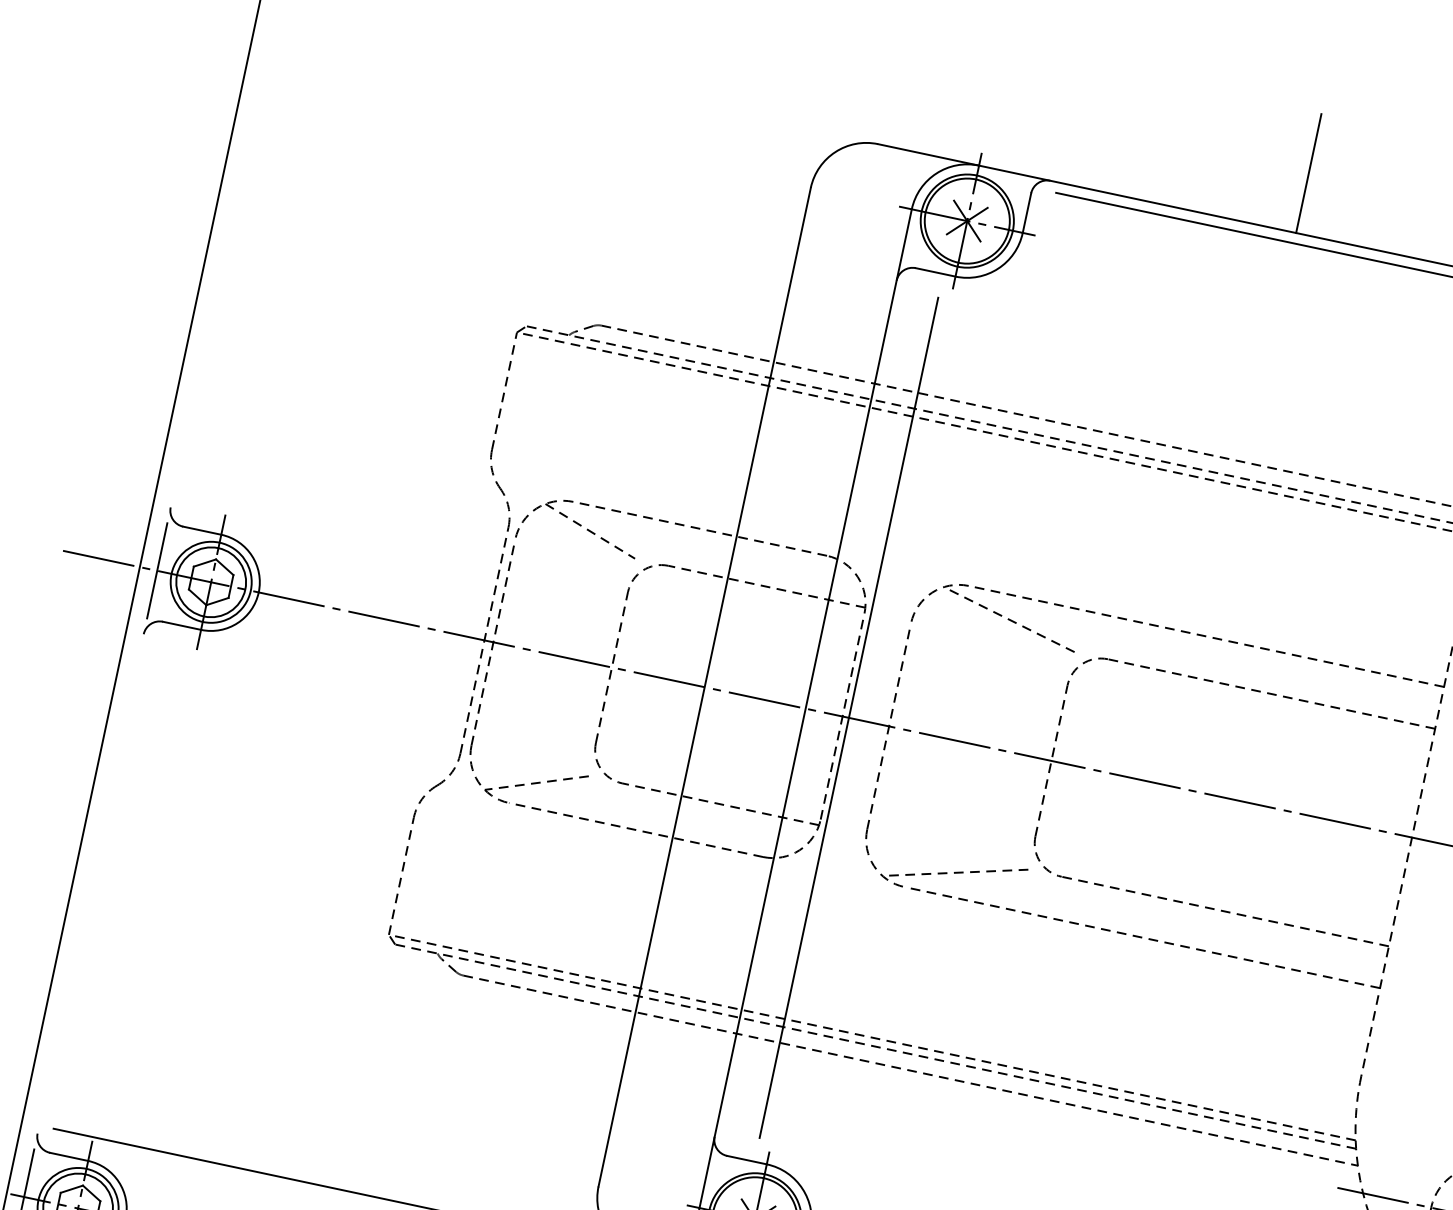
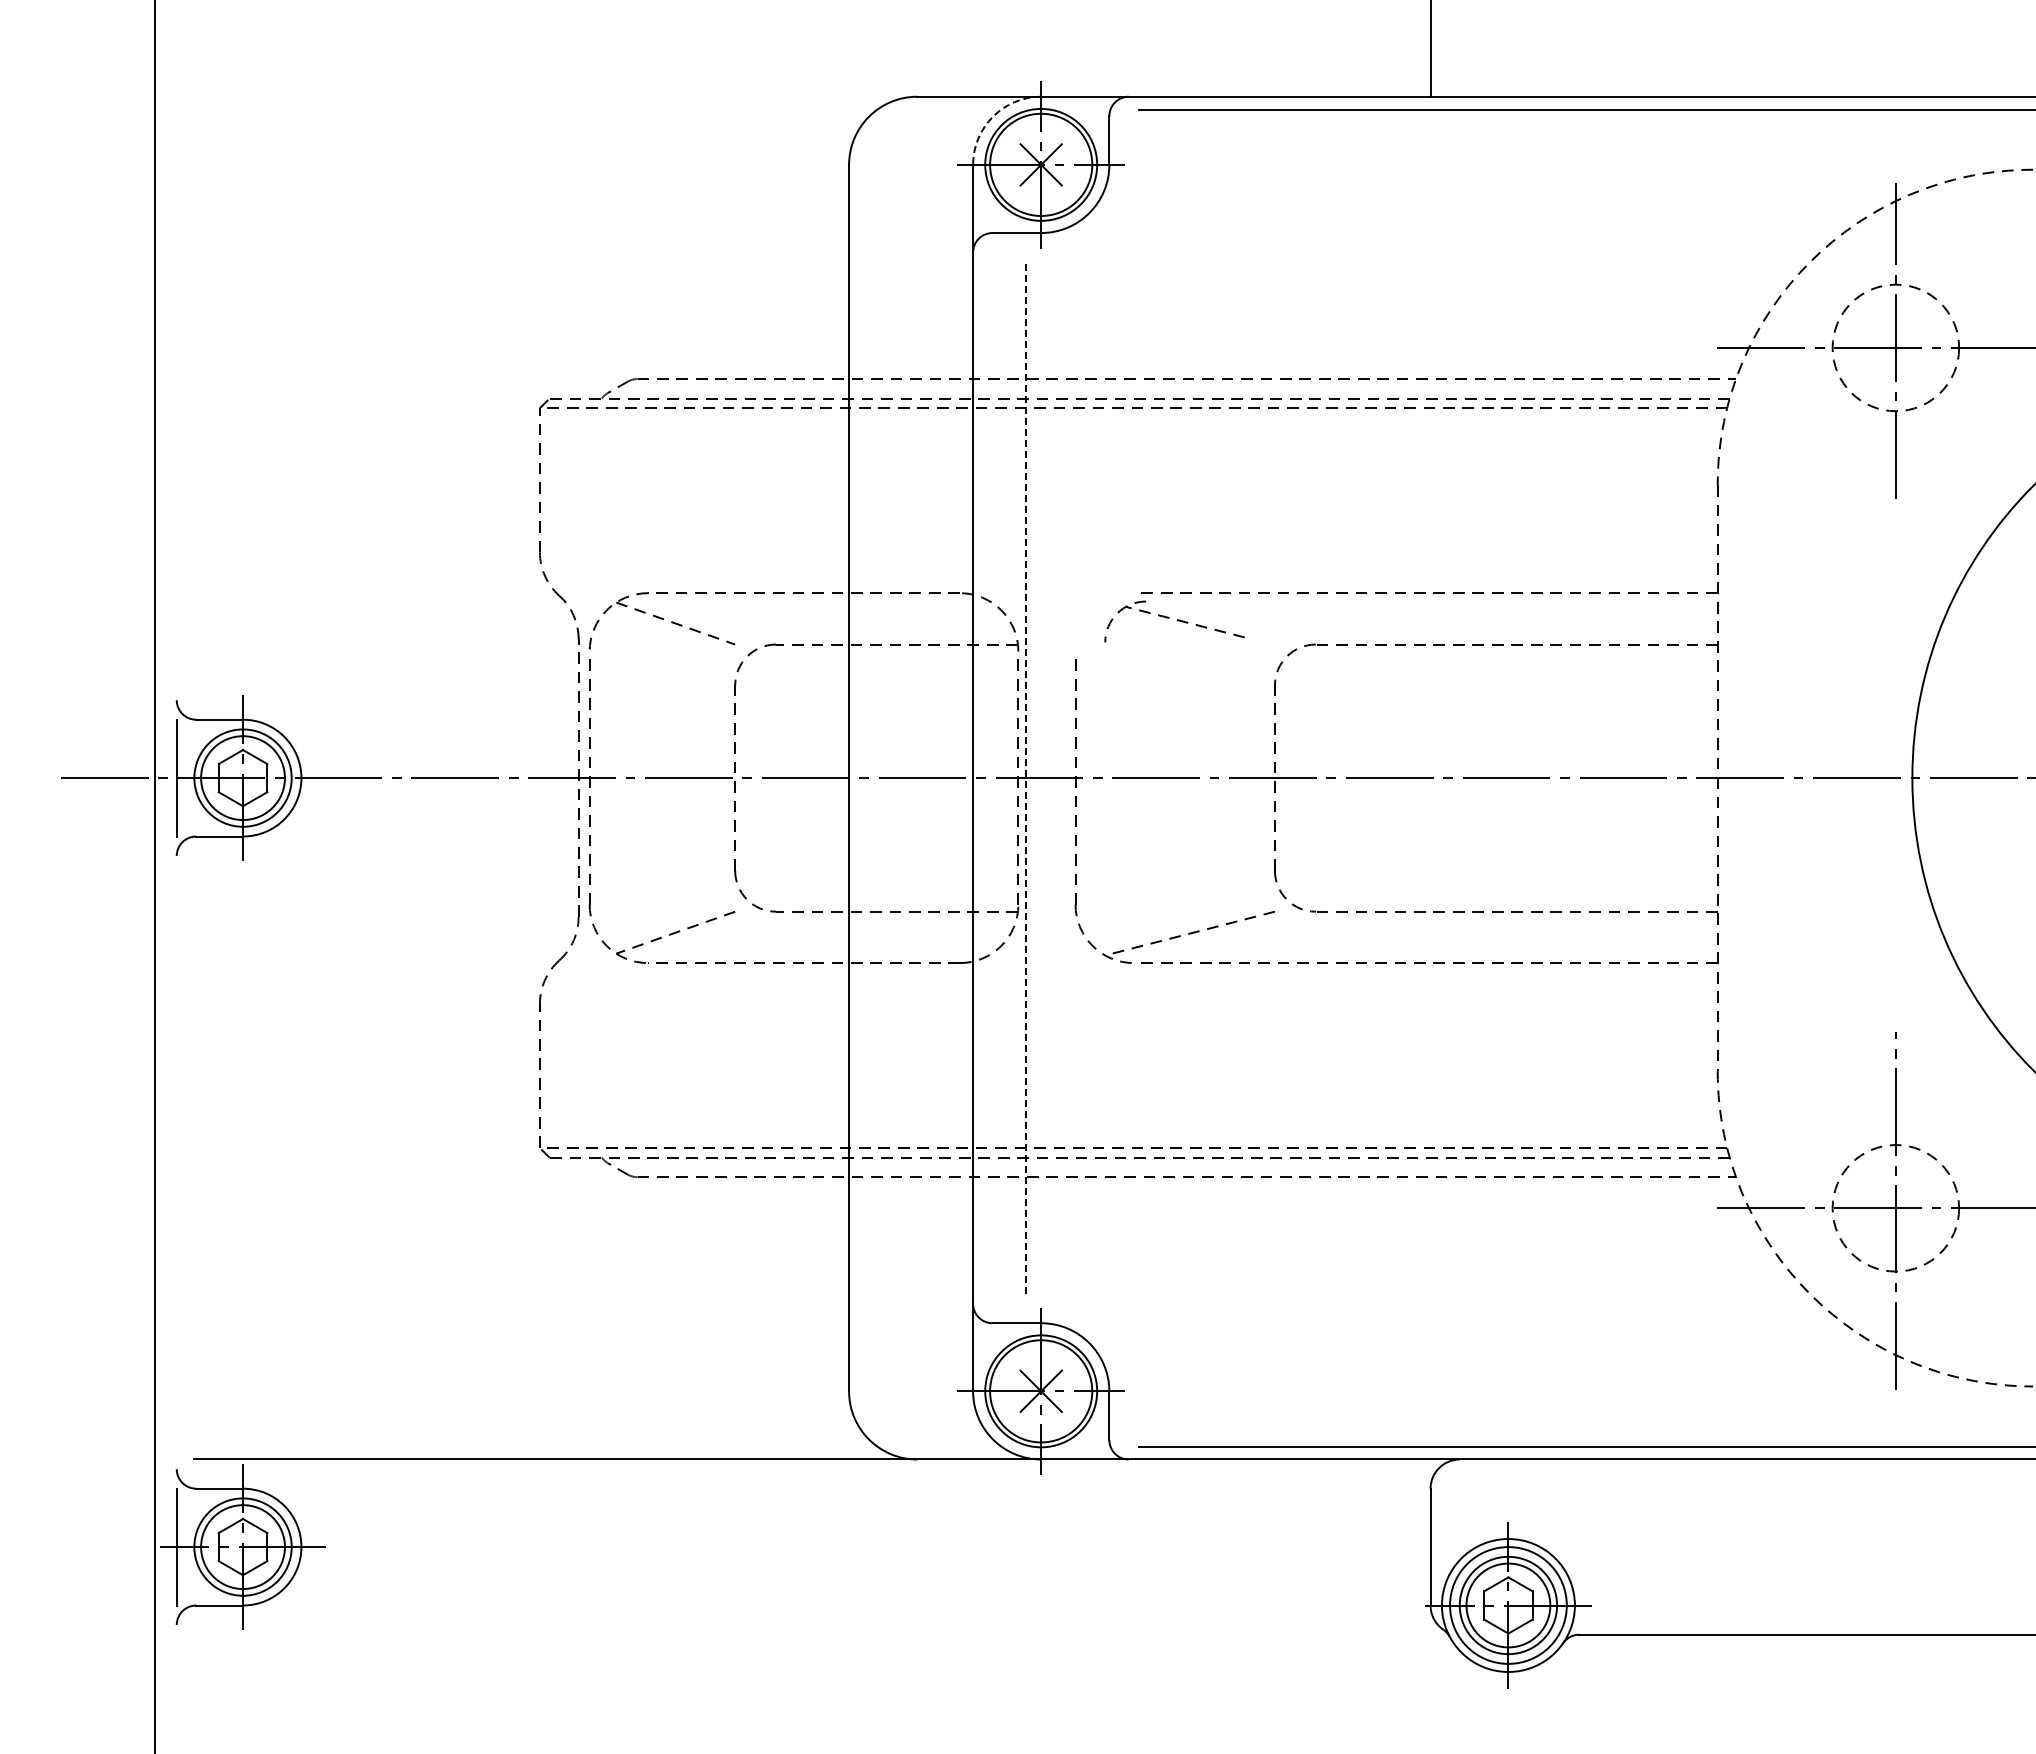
arc: (936, 173) -> (993, 116), solid -> dashed
part: (996, 615) -> (1174, 620), size x0.7
line: (849, 718) -> (1026, 778), solid -> dashed

